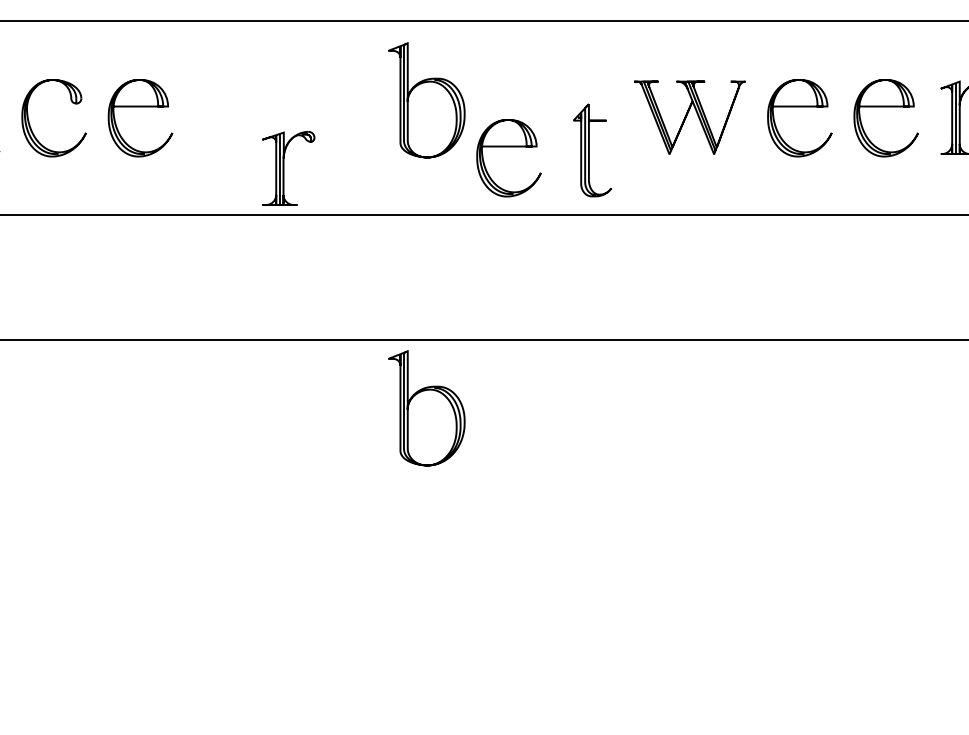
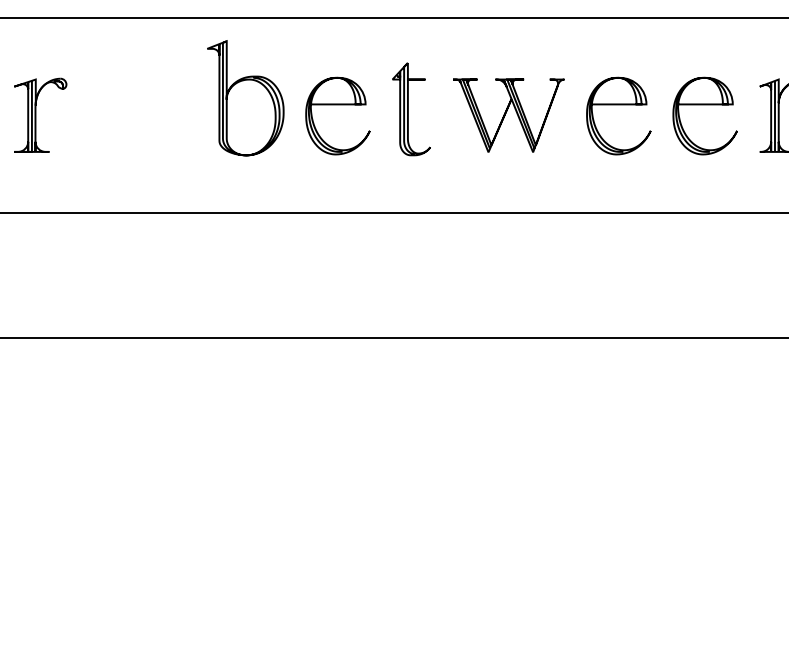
curve: (508, 147) -> (337, 105), moved
curve: (589, 150) -> (408, 109), moved
part: (288, 168) -> (40, 115), moved
curve: (416, 395) -> (235, 393), removed

